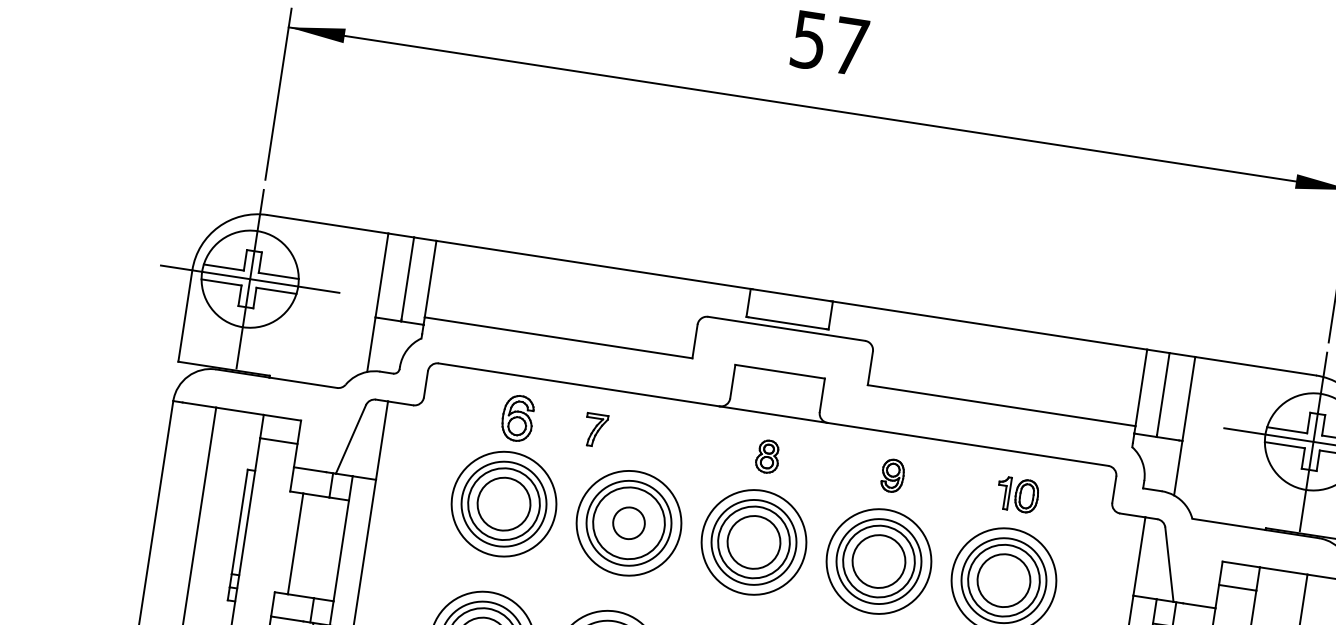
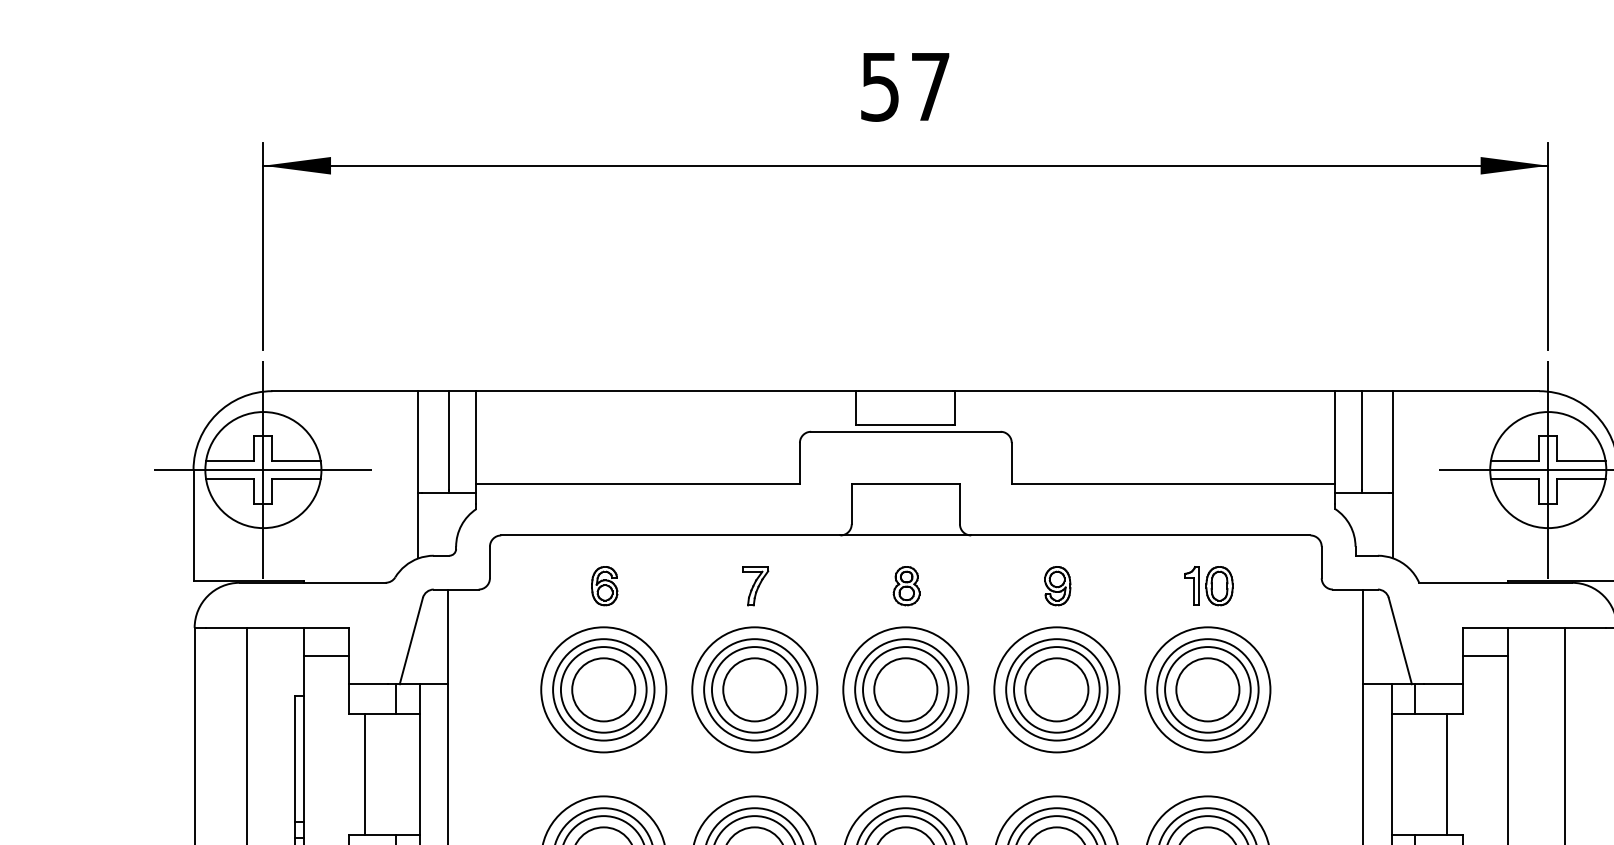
part: (517, 418) -> (604, 586), size x0.71
part: (595, 430) -> (755, 586), moved
circle: (628, 522) -> (754, 689), size x1.67

